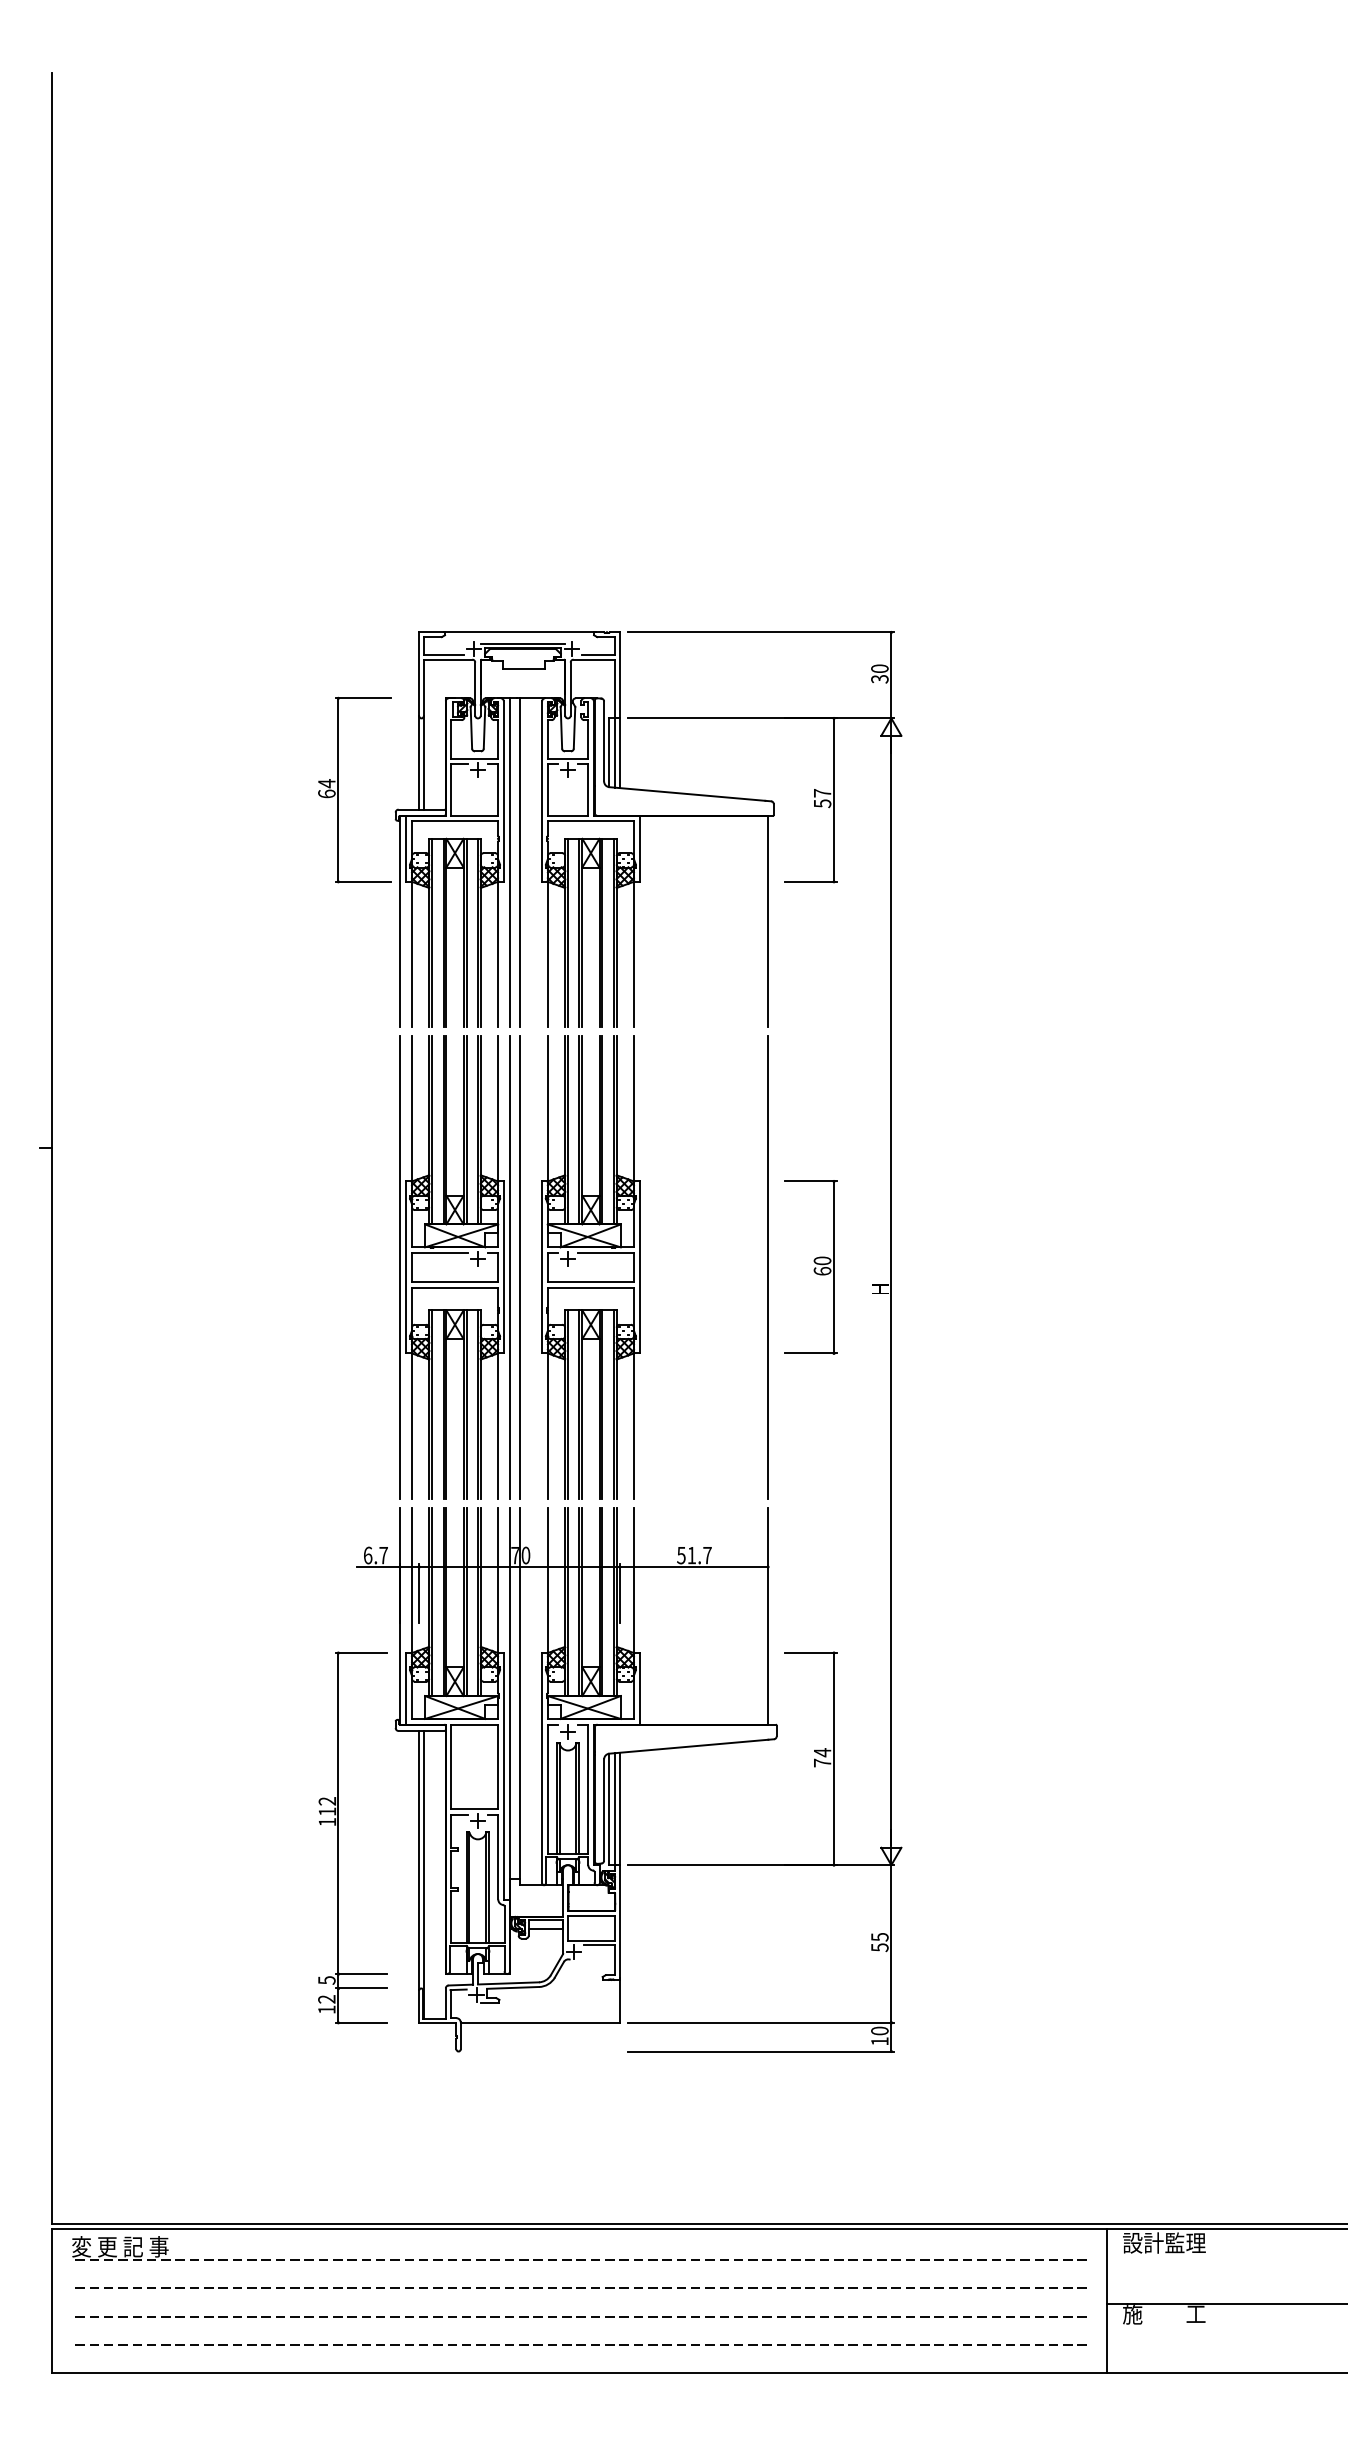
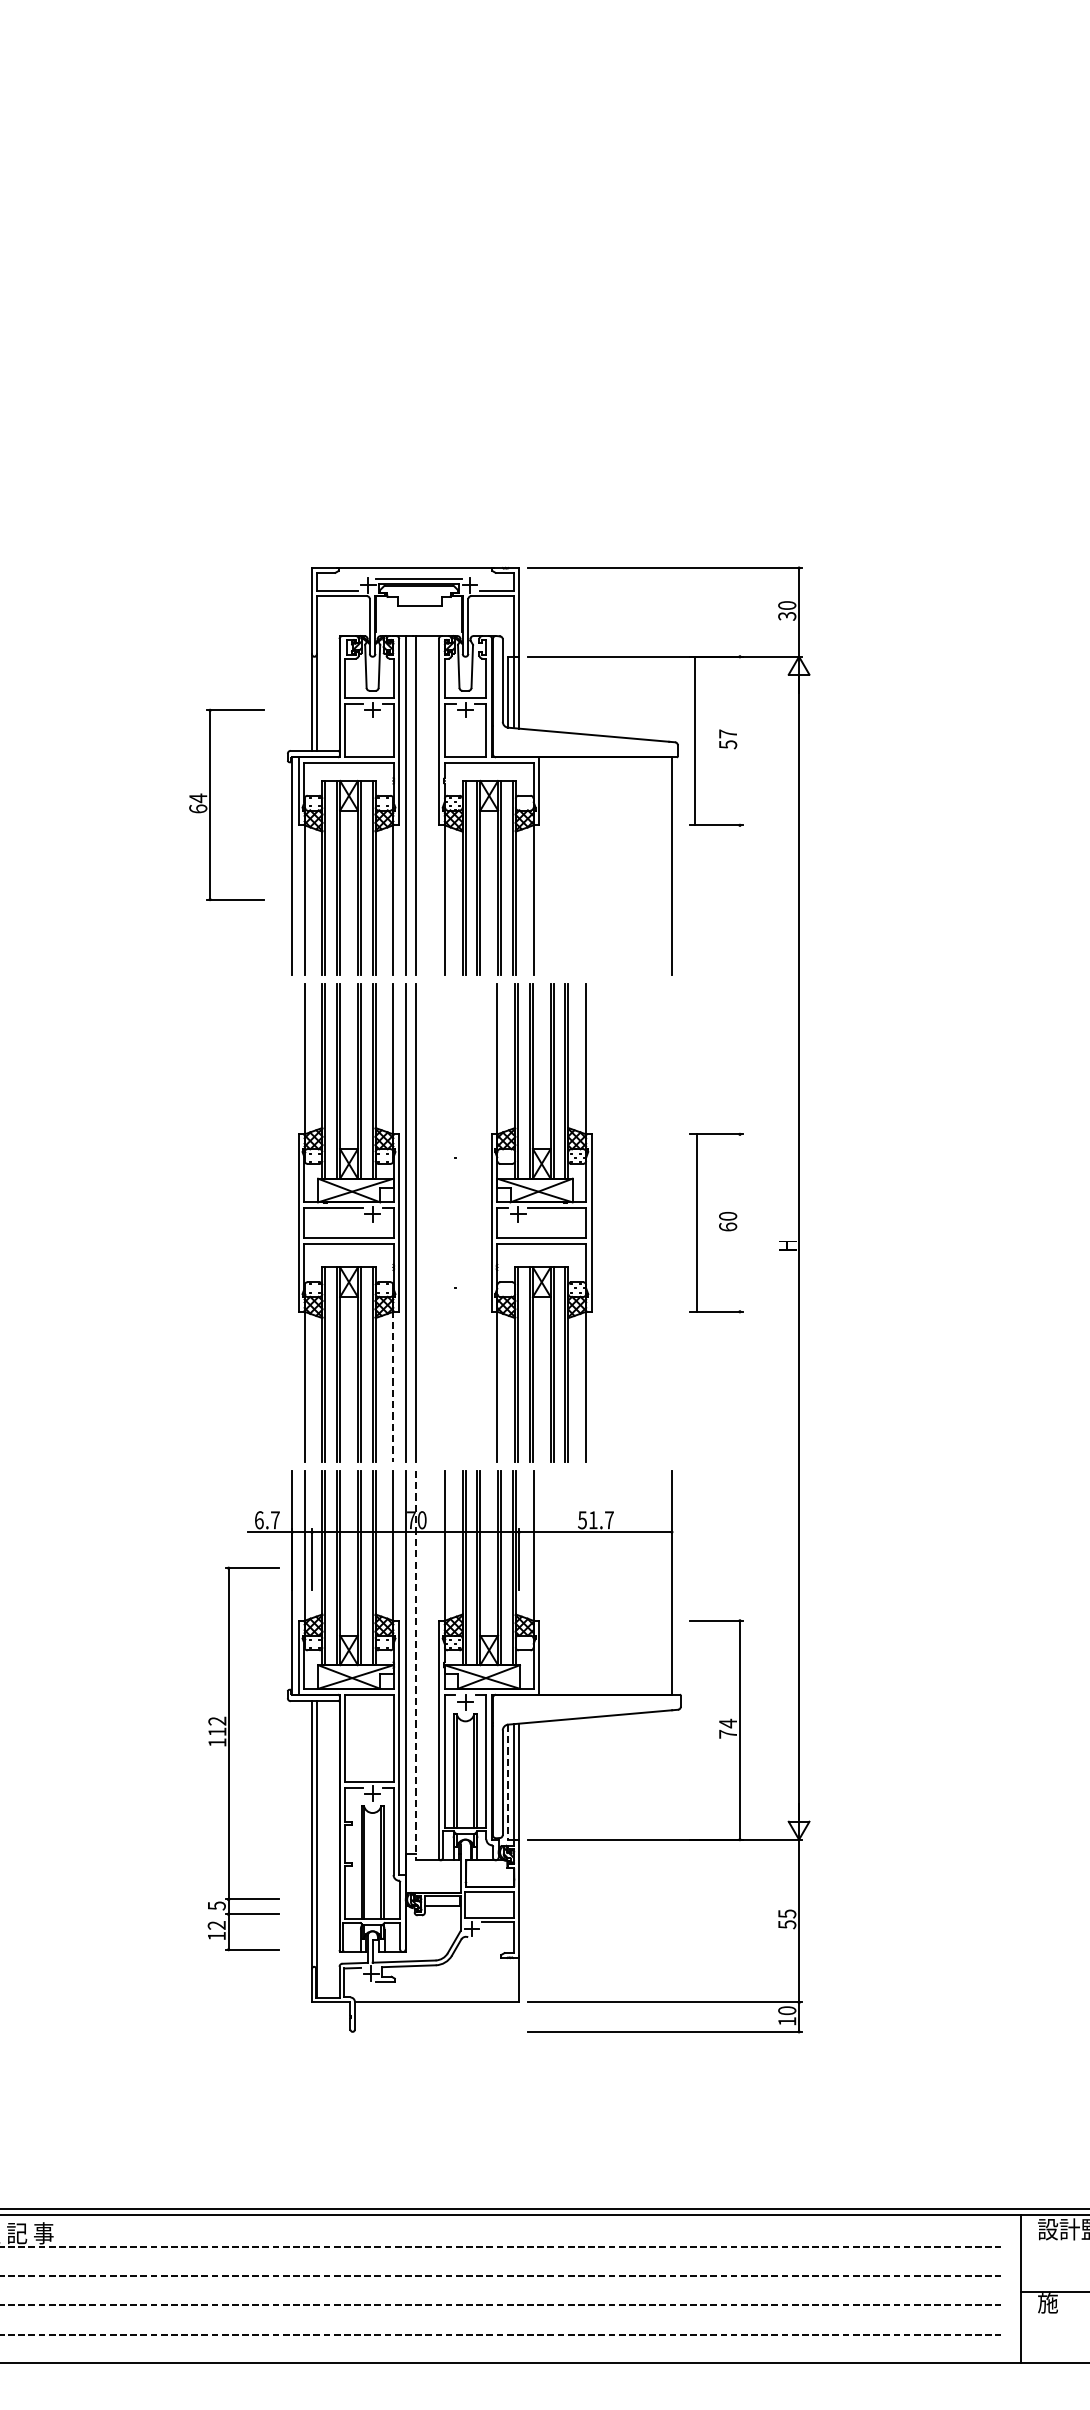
part: (338, 789) -> (210, 804), moved
line: (834, 799) -> (695, 740), moved
line: (399, 1266) -> (291, 1222), removed
line: (768, 1266) -> (672, 1222), removed
part: (590, 1267) -> (541, 1223), moved
line: (834, 1267) -> (697, 1223), moved
line: (498, 1425) -> (393, 1386), solid -> dashed
line: (520, 1696) -> (416, 1665), solid -> dashed
line: (608, 1809) -> (507, 1782), solid -> dashed
part: (338, 1837) -> (228, 1758), moved

